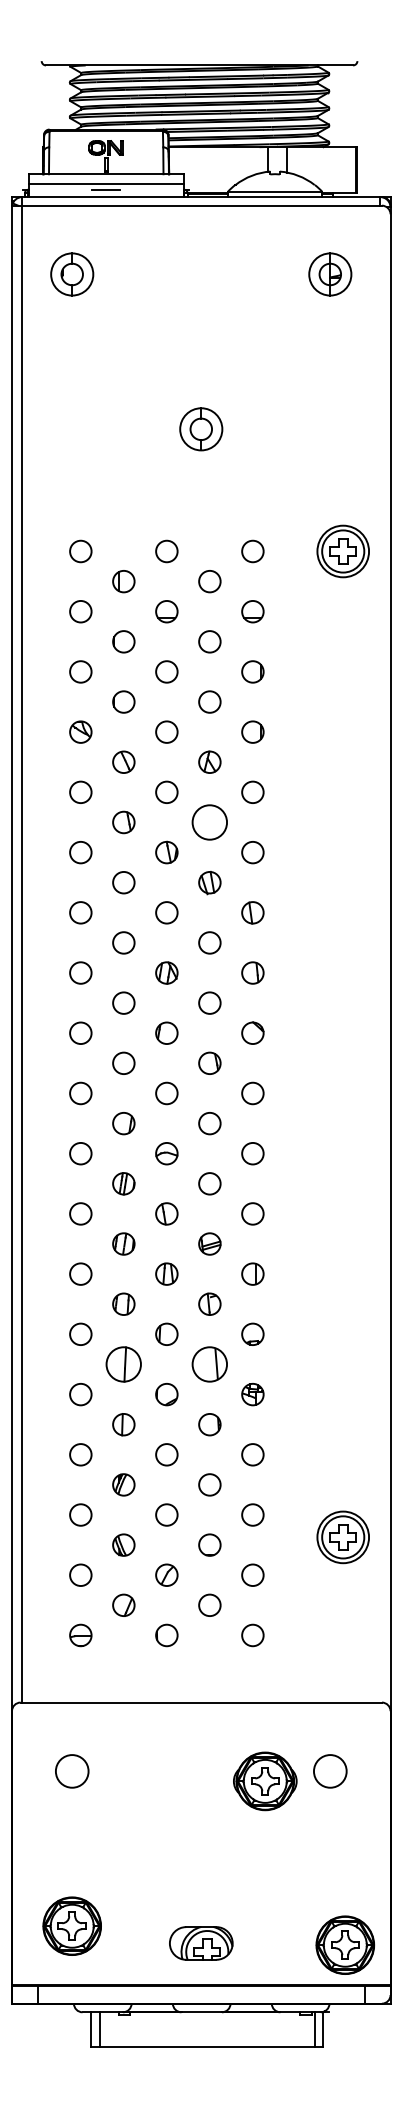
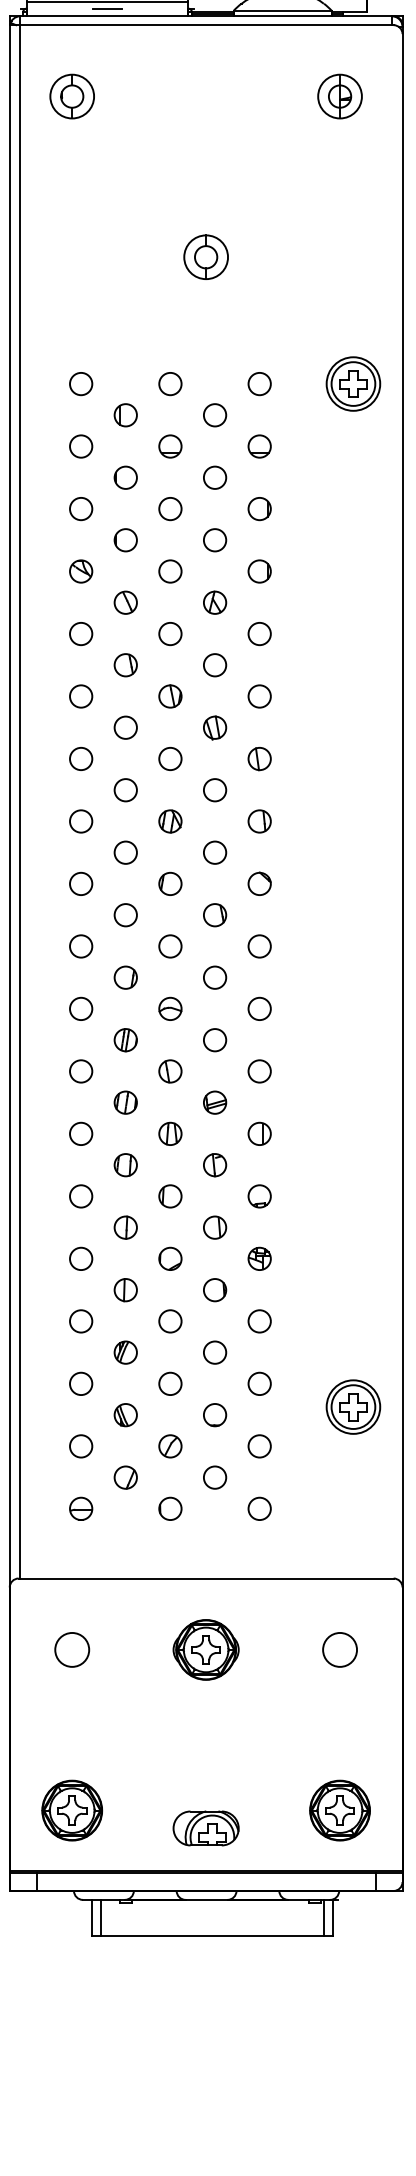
circle: (209, 822) -> (214, 665), size x0.62
part: (123, 1364) -> (125, 1227), size x0.62
part: (209, 1364) -> (214, 1227), size x0.62
part: (265, 1781) -> (206, 1650), moved
part: (345, 1944) -> (340, 1809), moved

